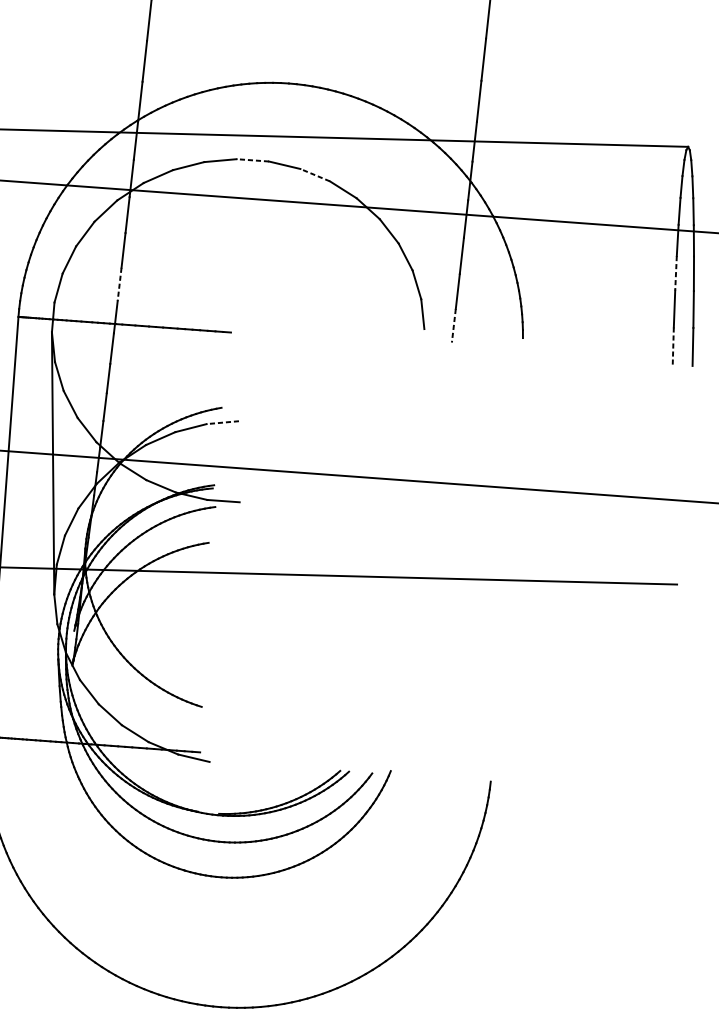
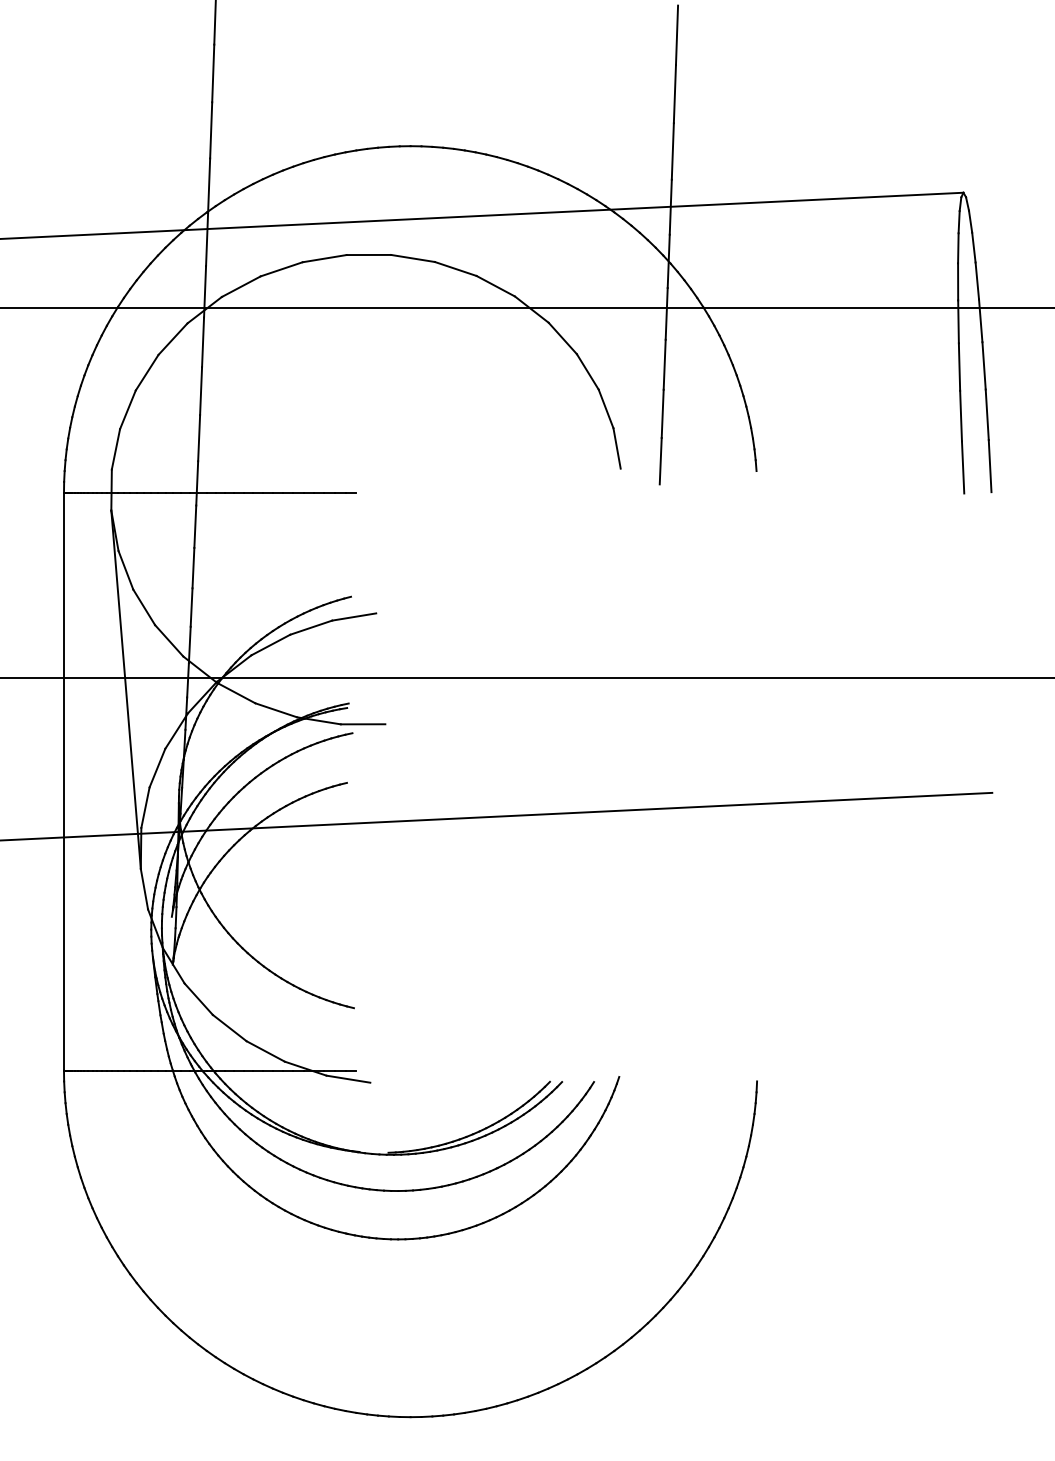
line: (252, 160) -> (368, 255), dashed -> solid
line: (314, 174) -> (455, 268), dashed -> solid
line: (675, 273) -> (959, 367), dashed -> solid
line: (119, 284) -> (199, 438), dashed -> solid
line: (453, 325) -> (660, 461), dashed -> solid
line: (673, 346) -> (963, 467), dashed -> solid
line: (222, 422) -> (353, 617), dashed -> solid

